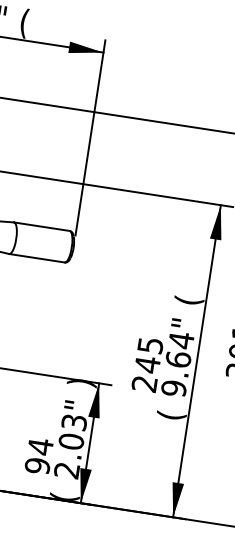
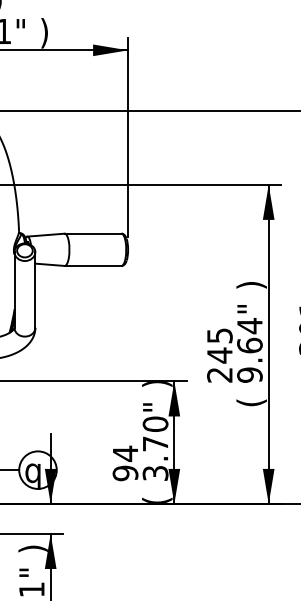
text: (24, 23) -> (44, 33), ( -> )
text: (188, 301) -> (251, 285), ( -> )
text: (70, 446) -> (155, 448), 2.03" -> 3.70"

